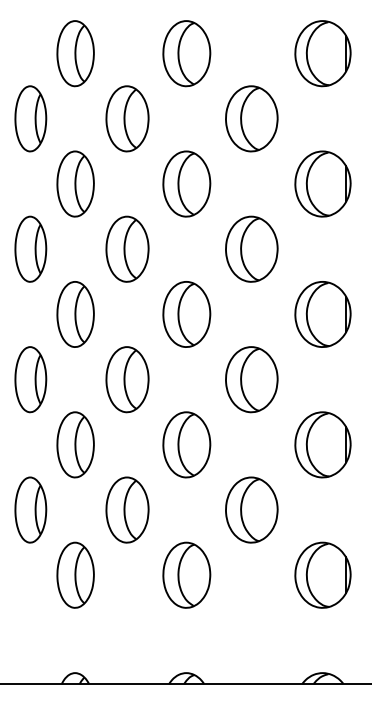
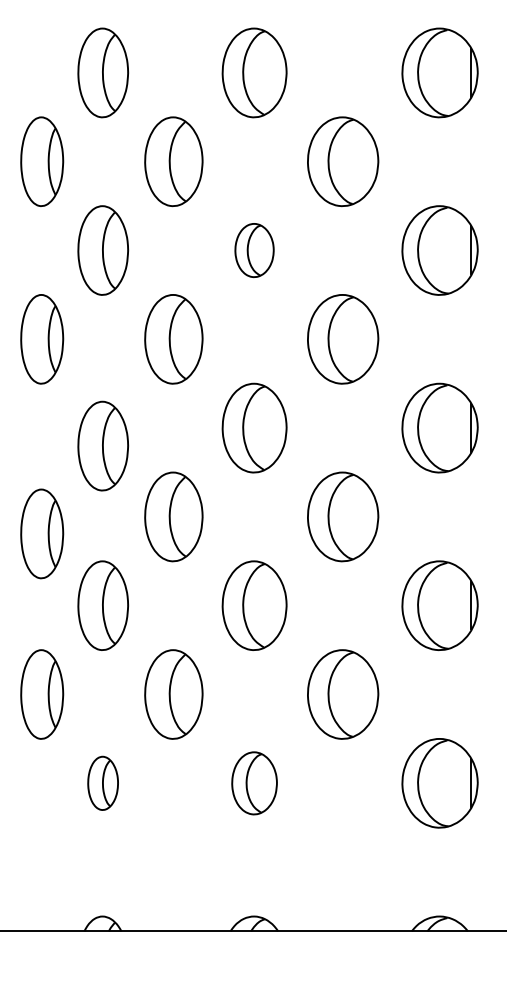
part: (186, 184) -> (254, 250), size x0.6
part: (75, 314) -> (102, 445), moved
part: (31, 379) -> (42, 533), moved
part: (75, 575) -> (102, 783), size x0.6
part: (186, 575) -> (254, 783), size x0.7

